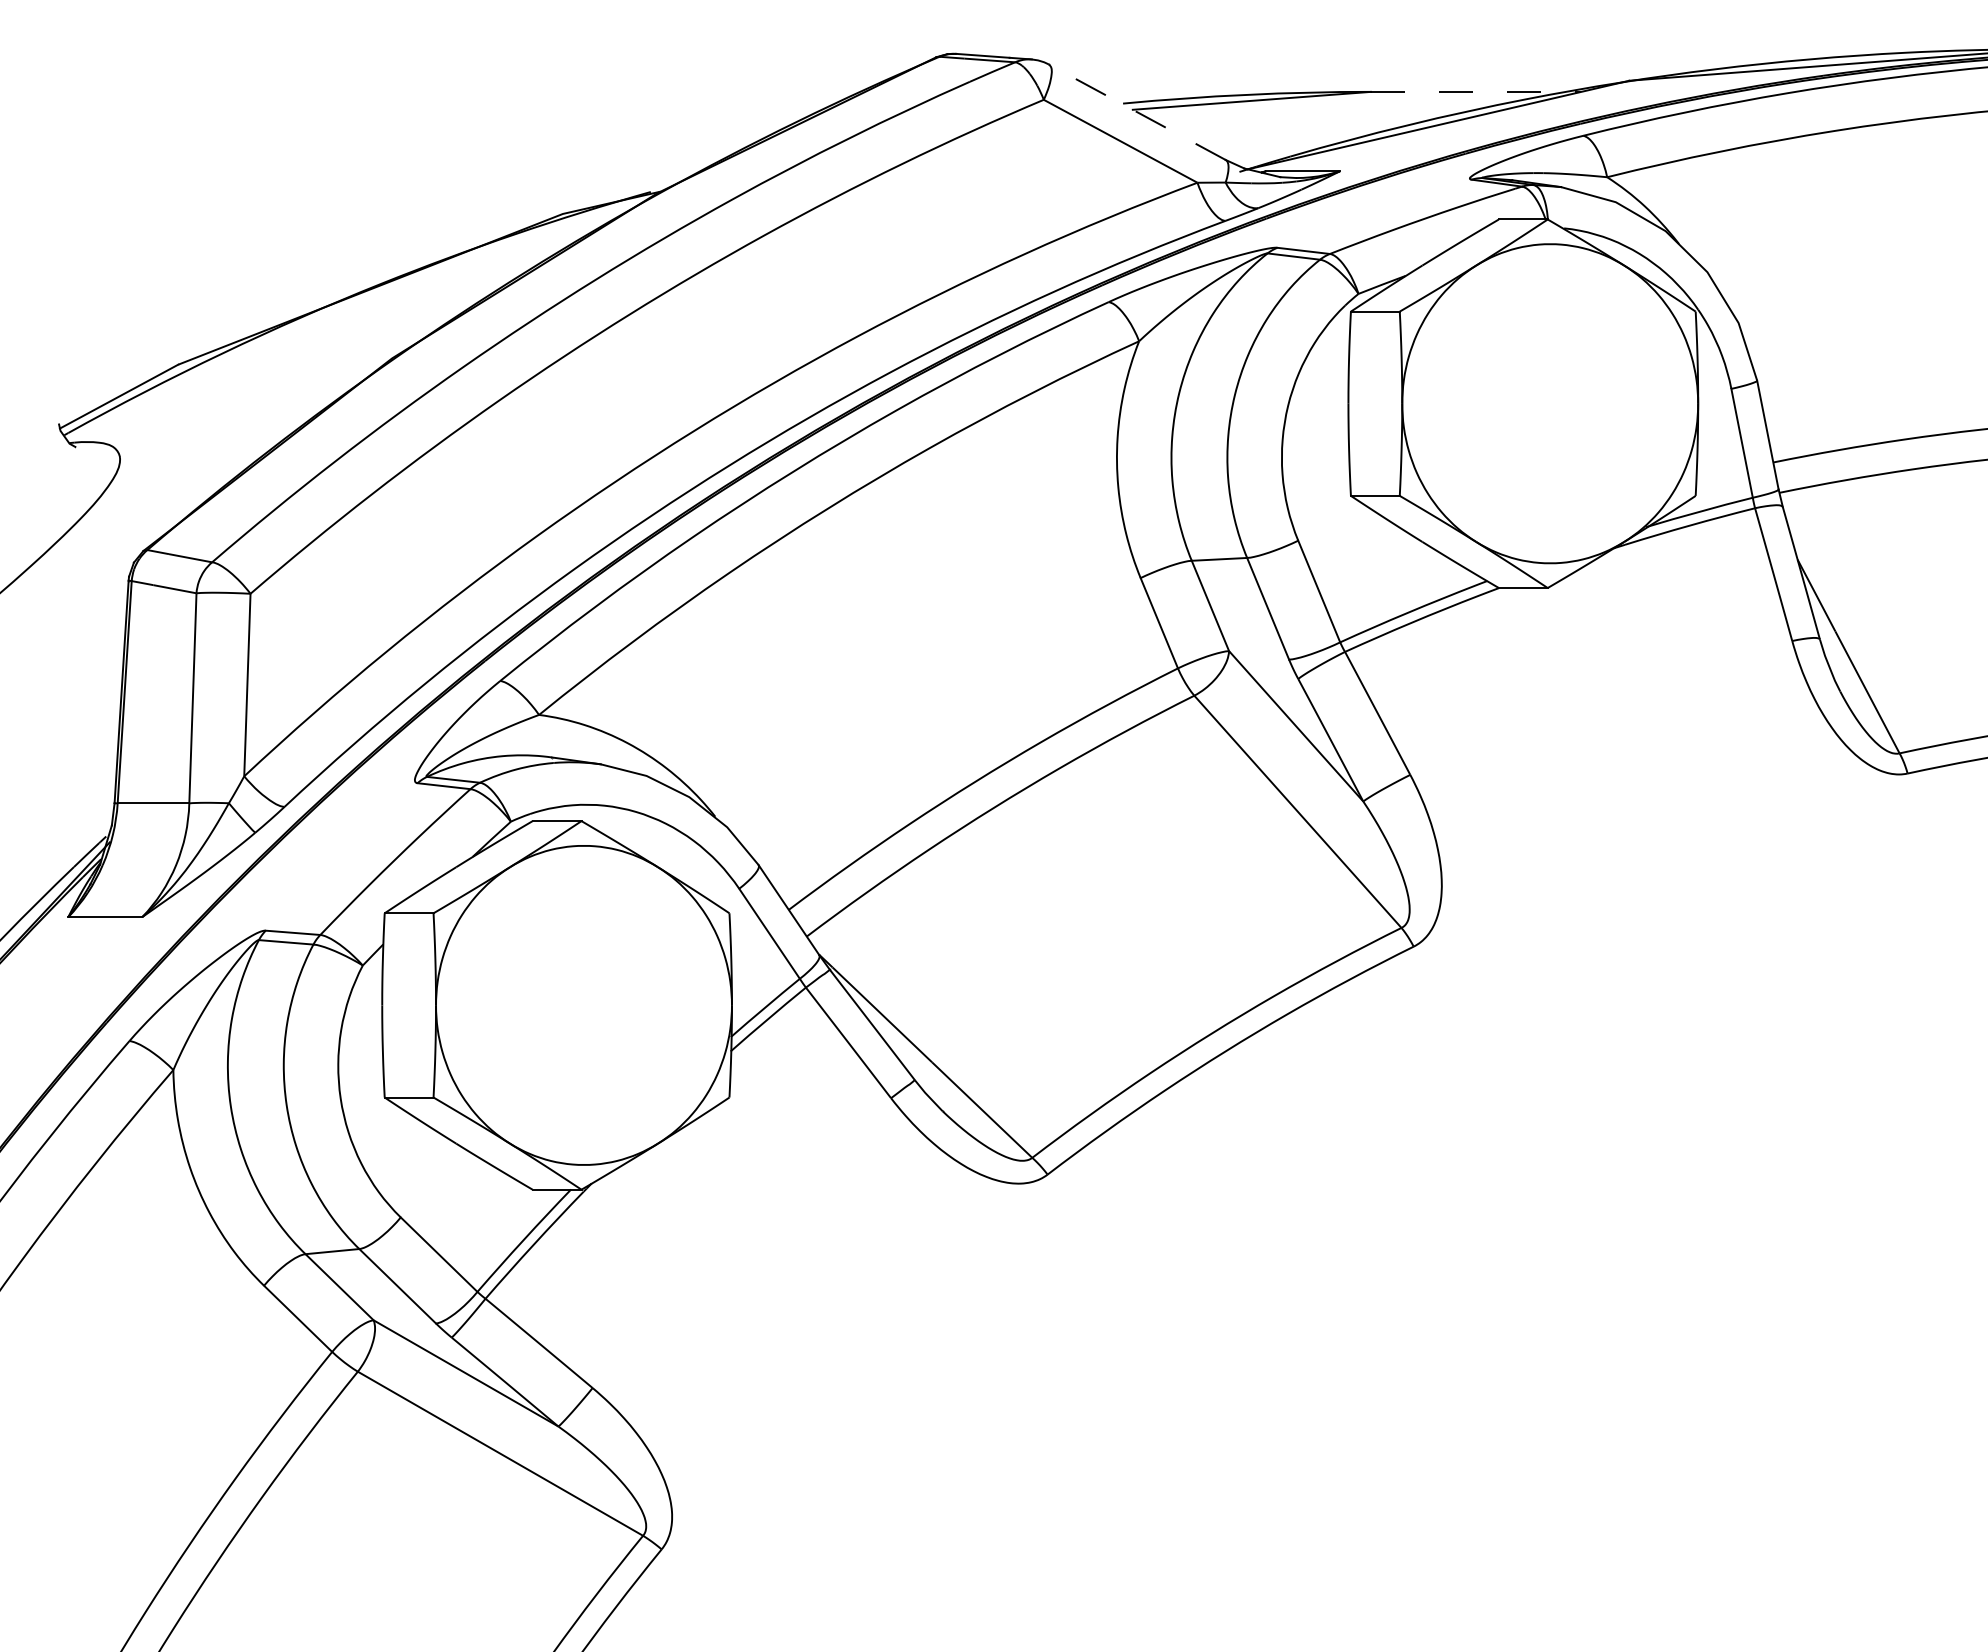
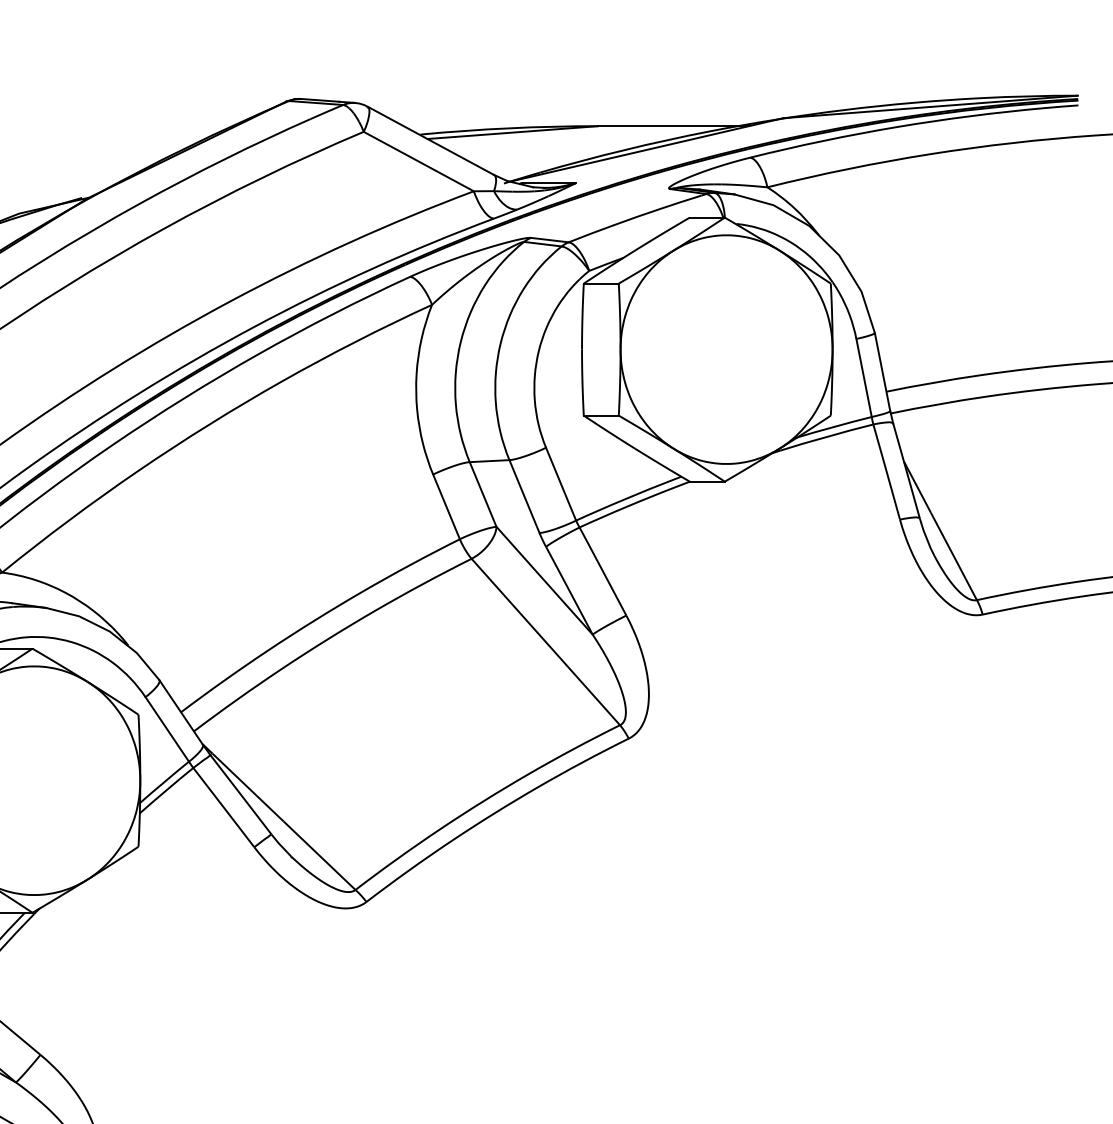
line: (1476, 91) -> (673, 125), dashed -> solid
line: (1137, 112) -> (430, 140), dashed -> solid

